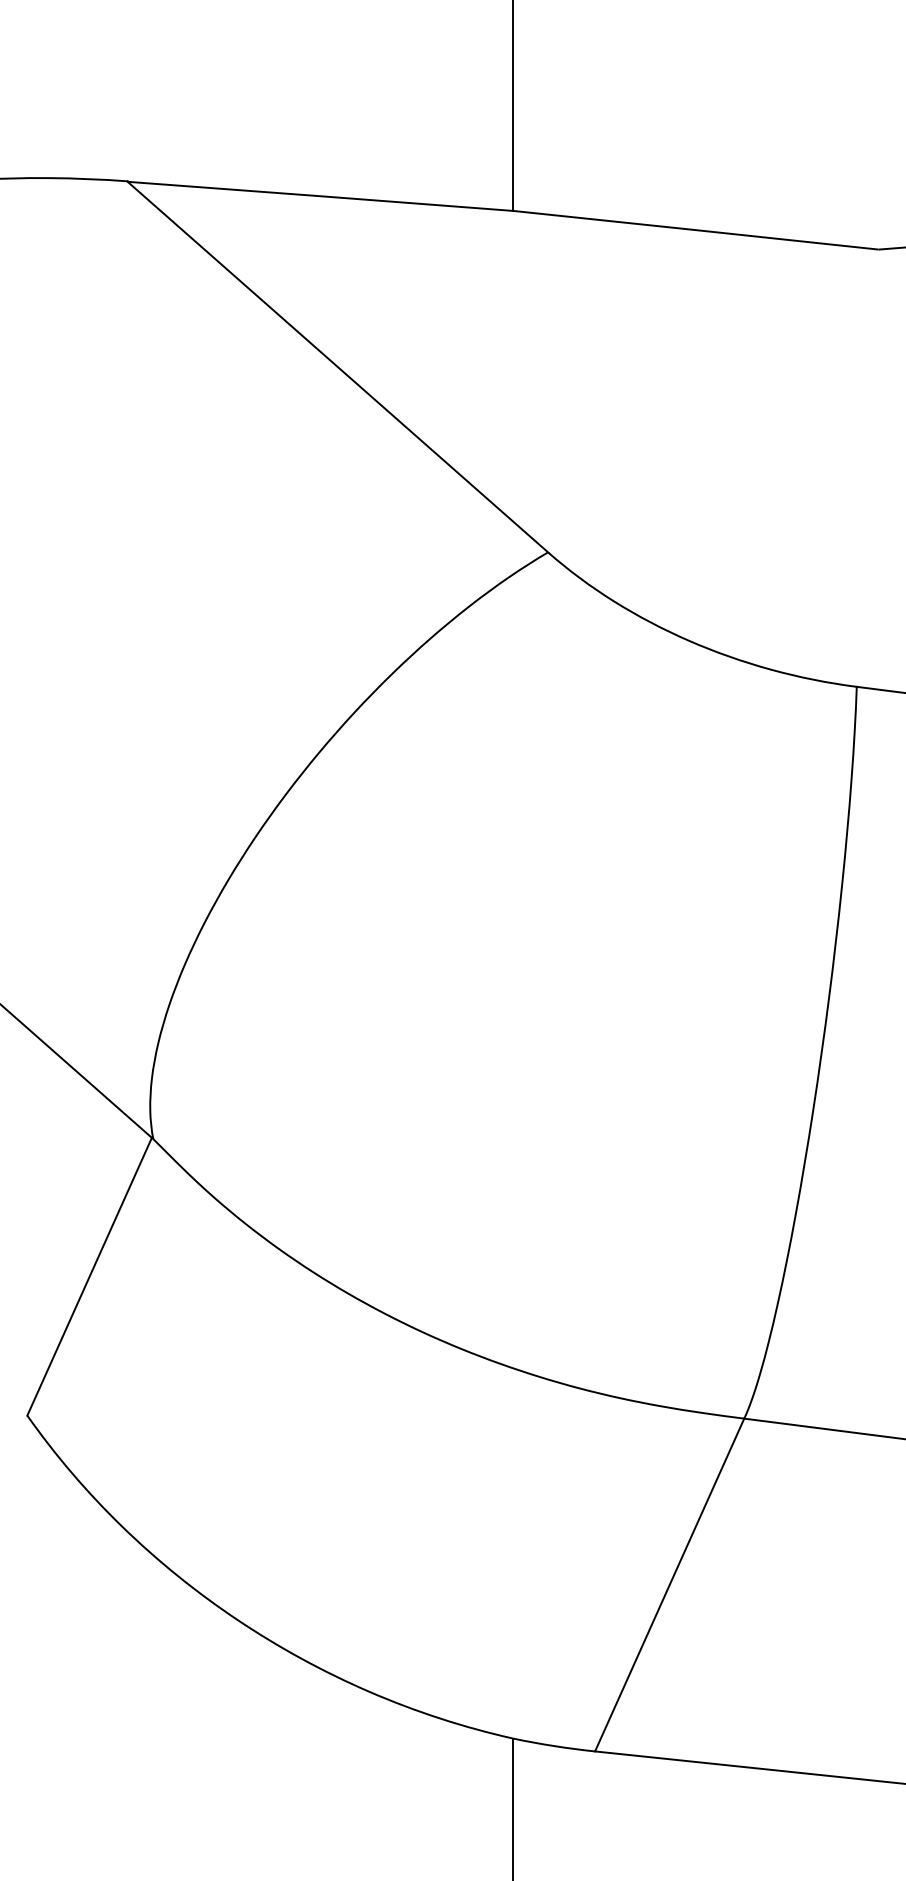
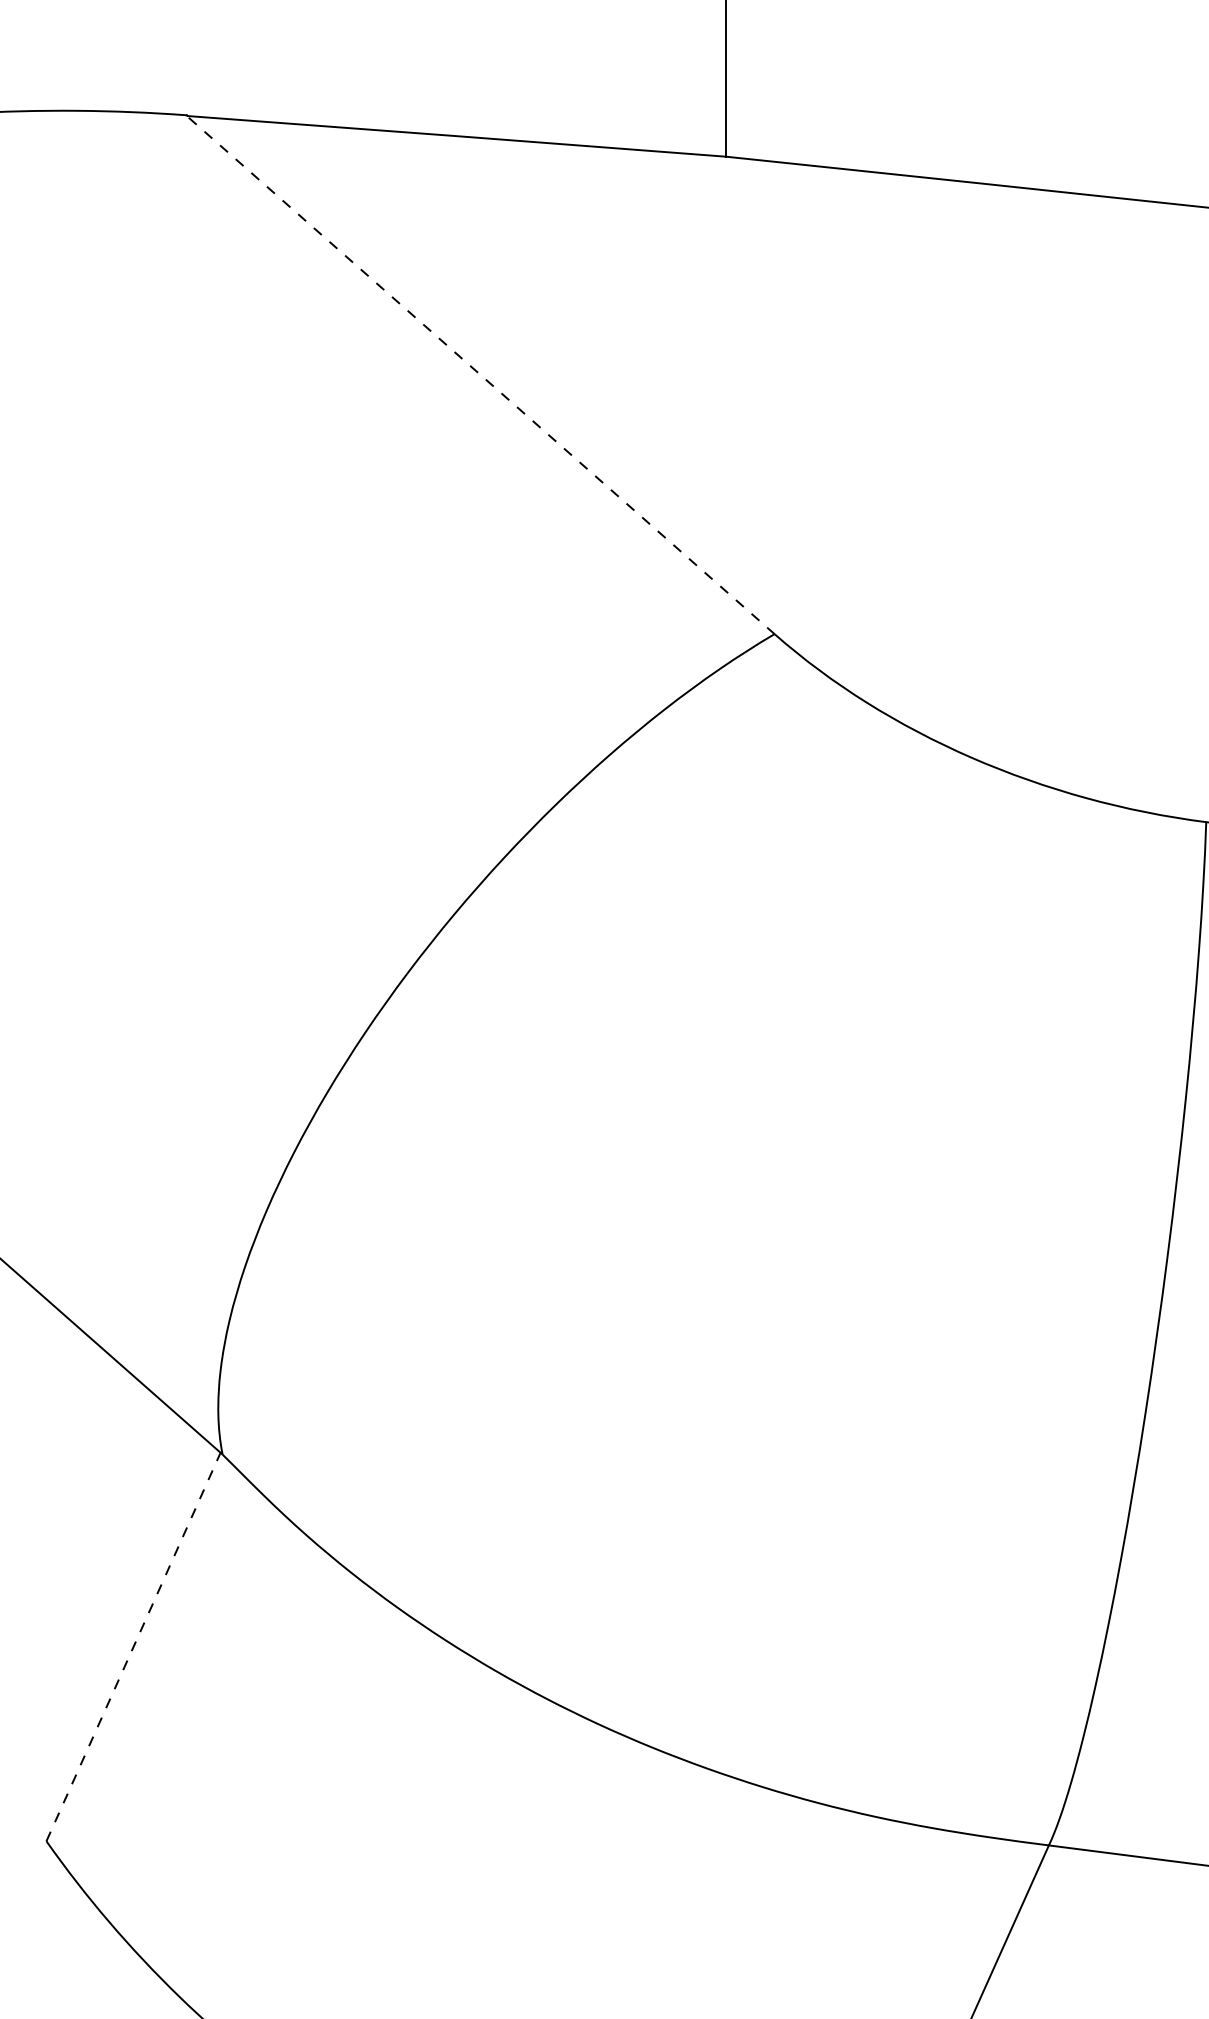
line: (337, 366) -> (480, 374), solid -> dashed
line: (89, 1276) -> (133, 1646), solid -> dashed

